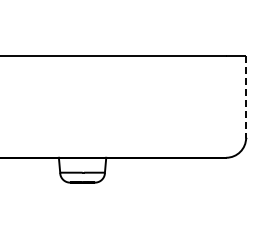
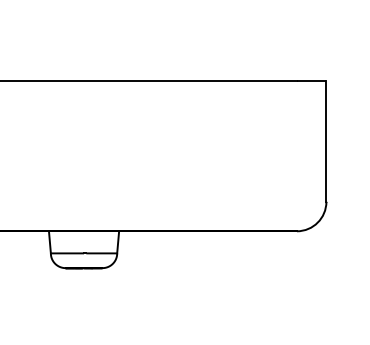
line: (246, 97) -> (326, 141), dashed -> solid

